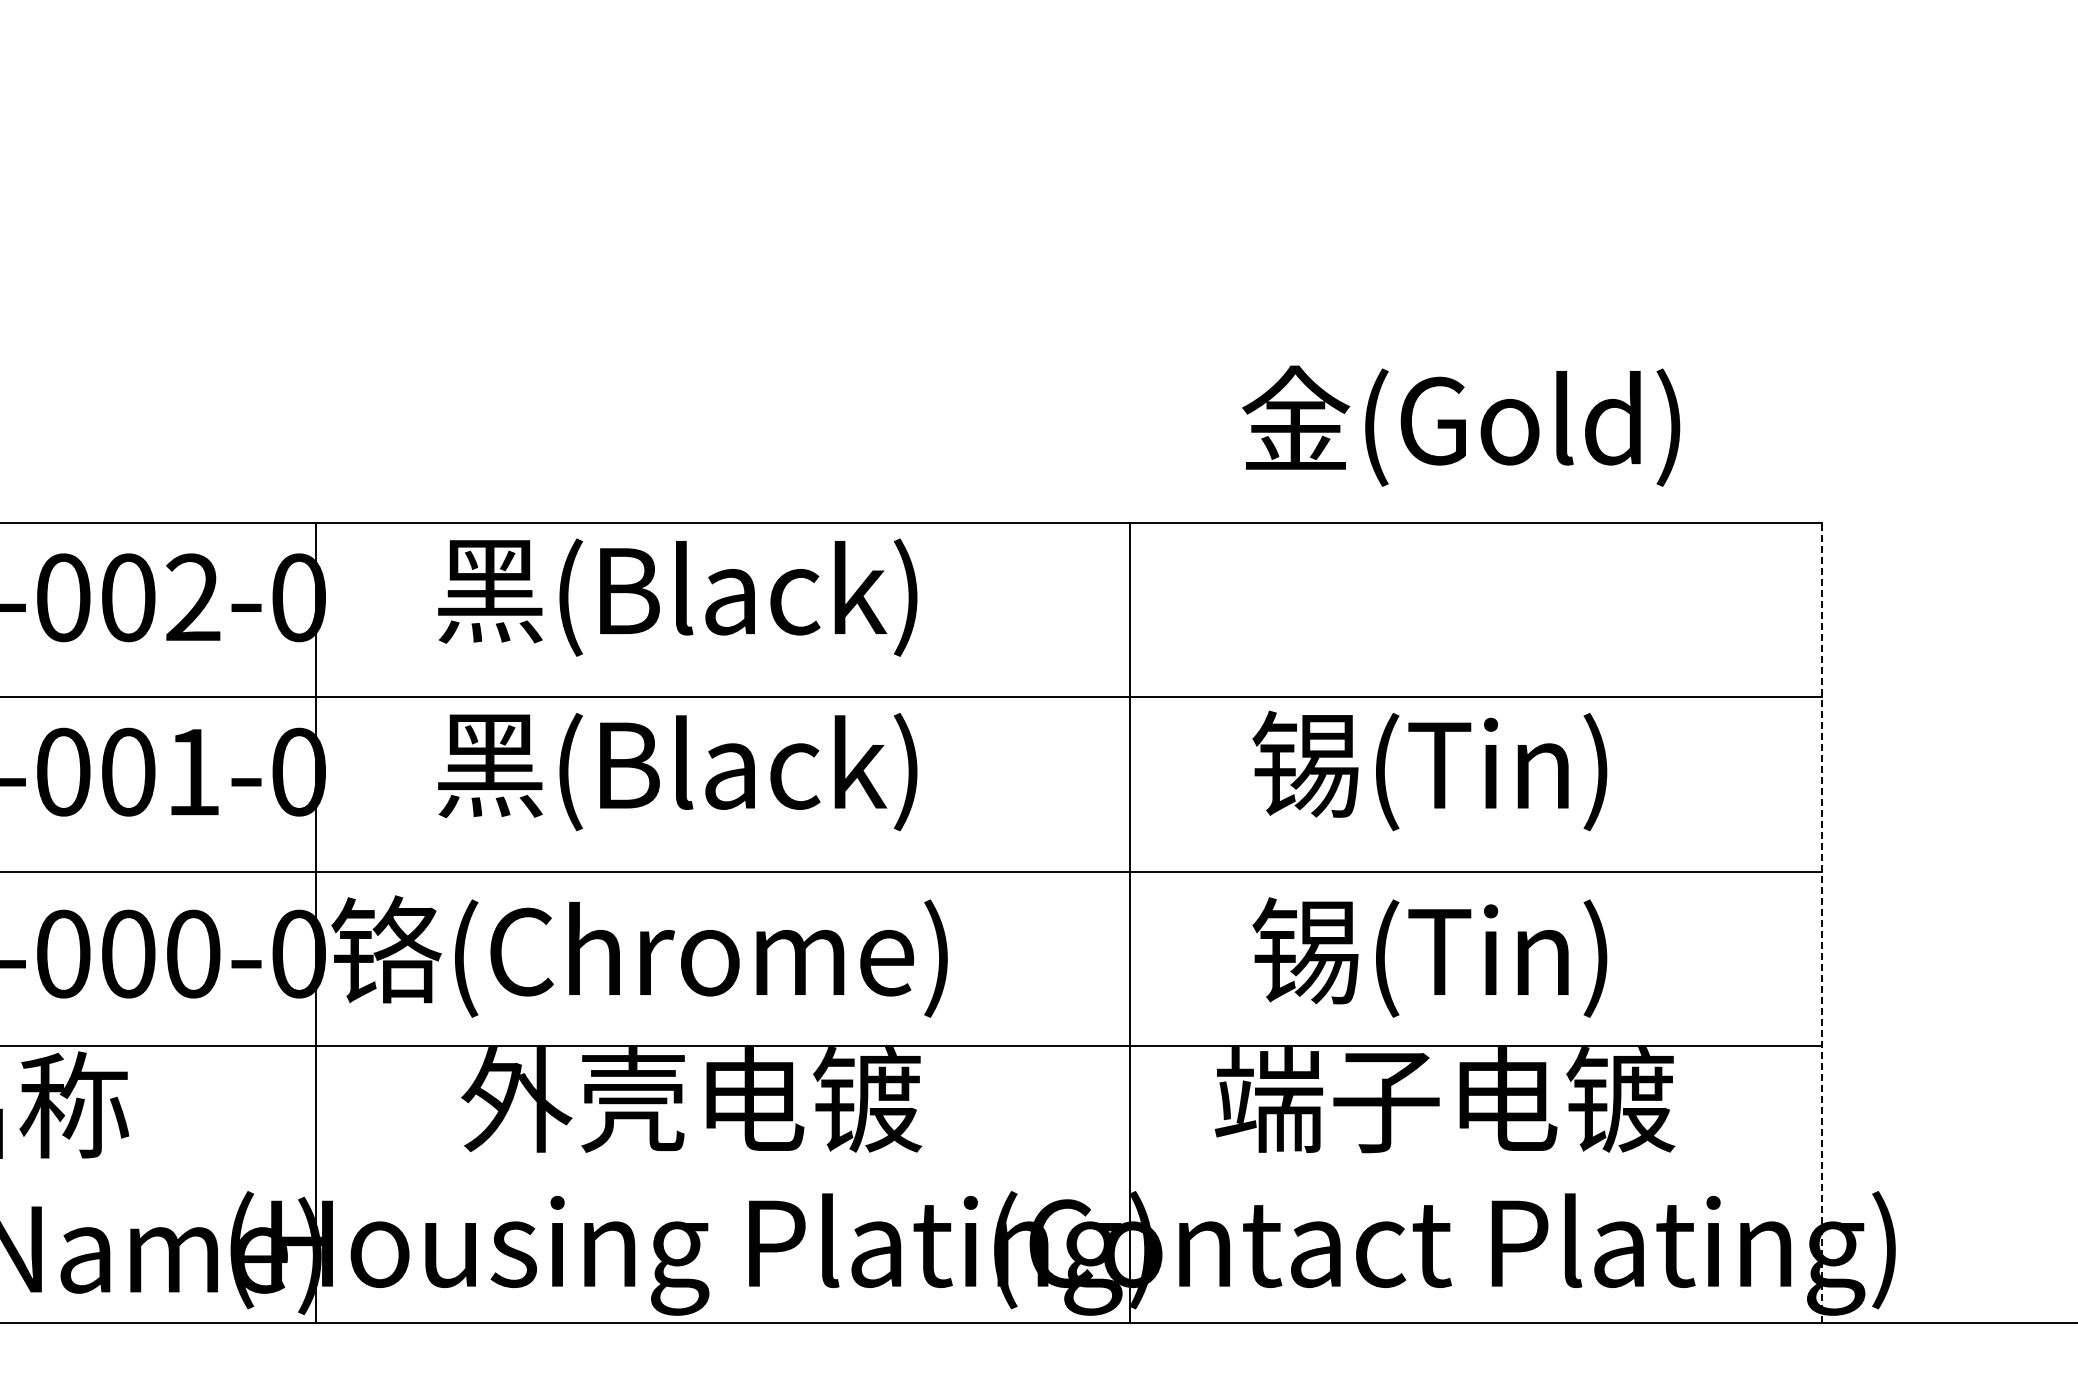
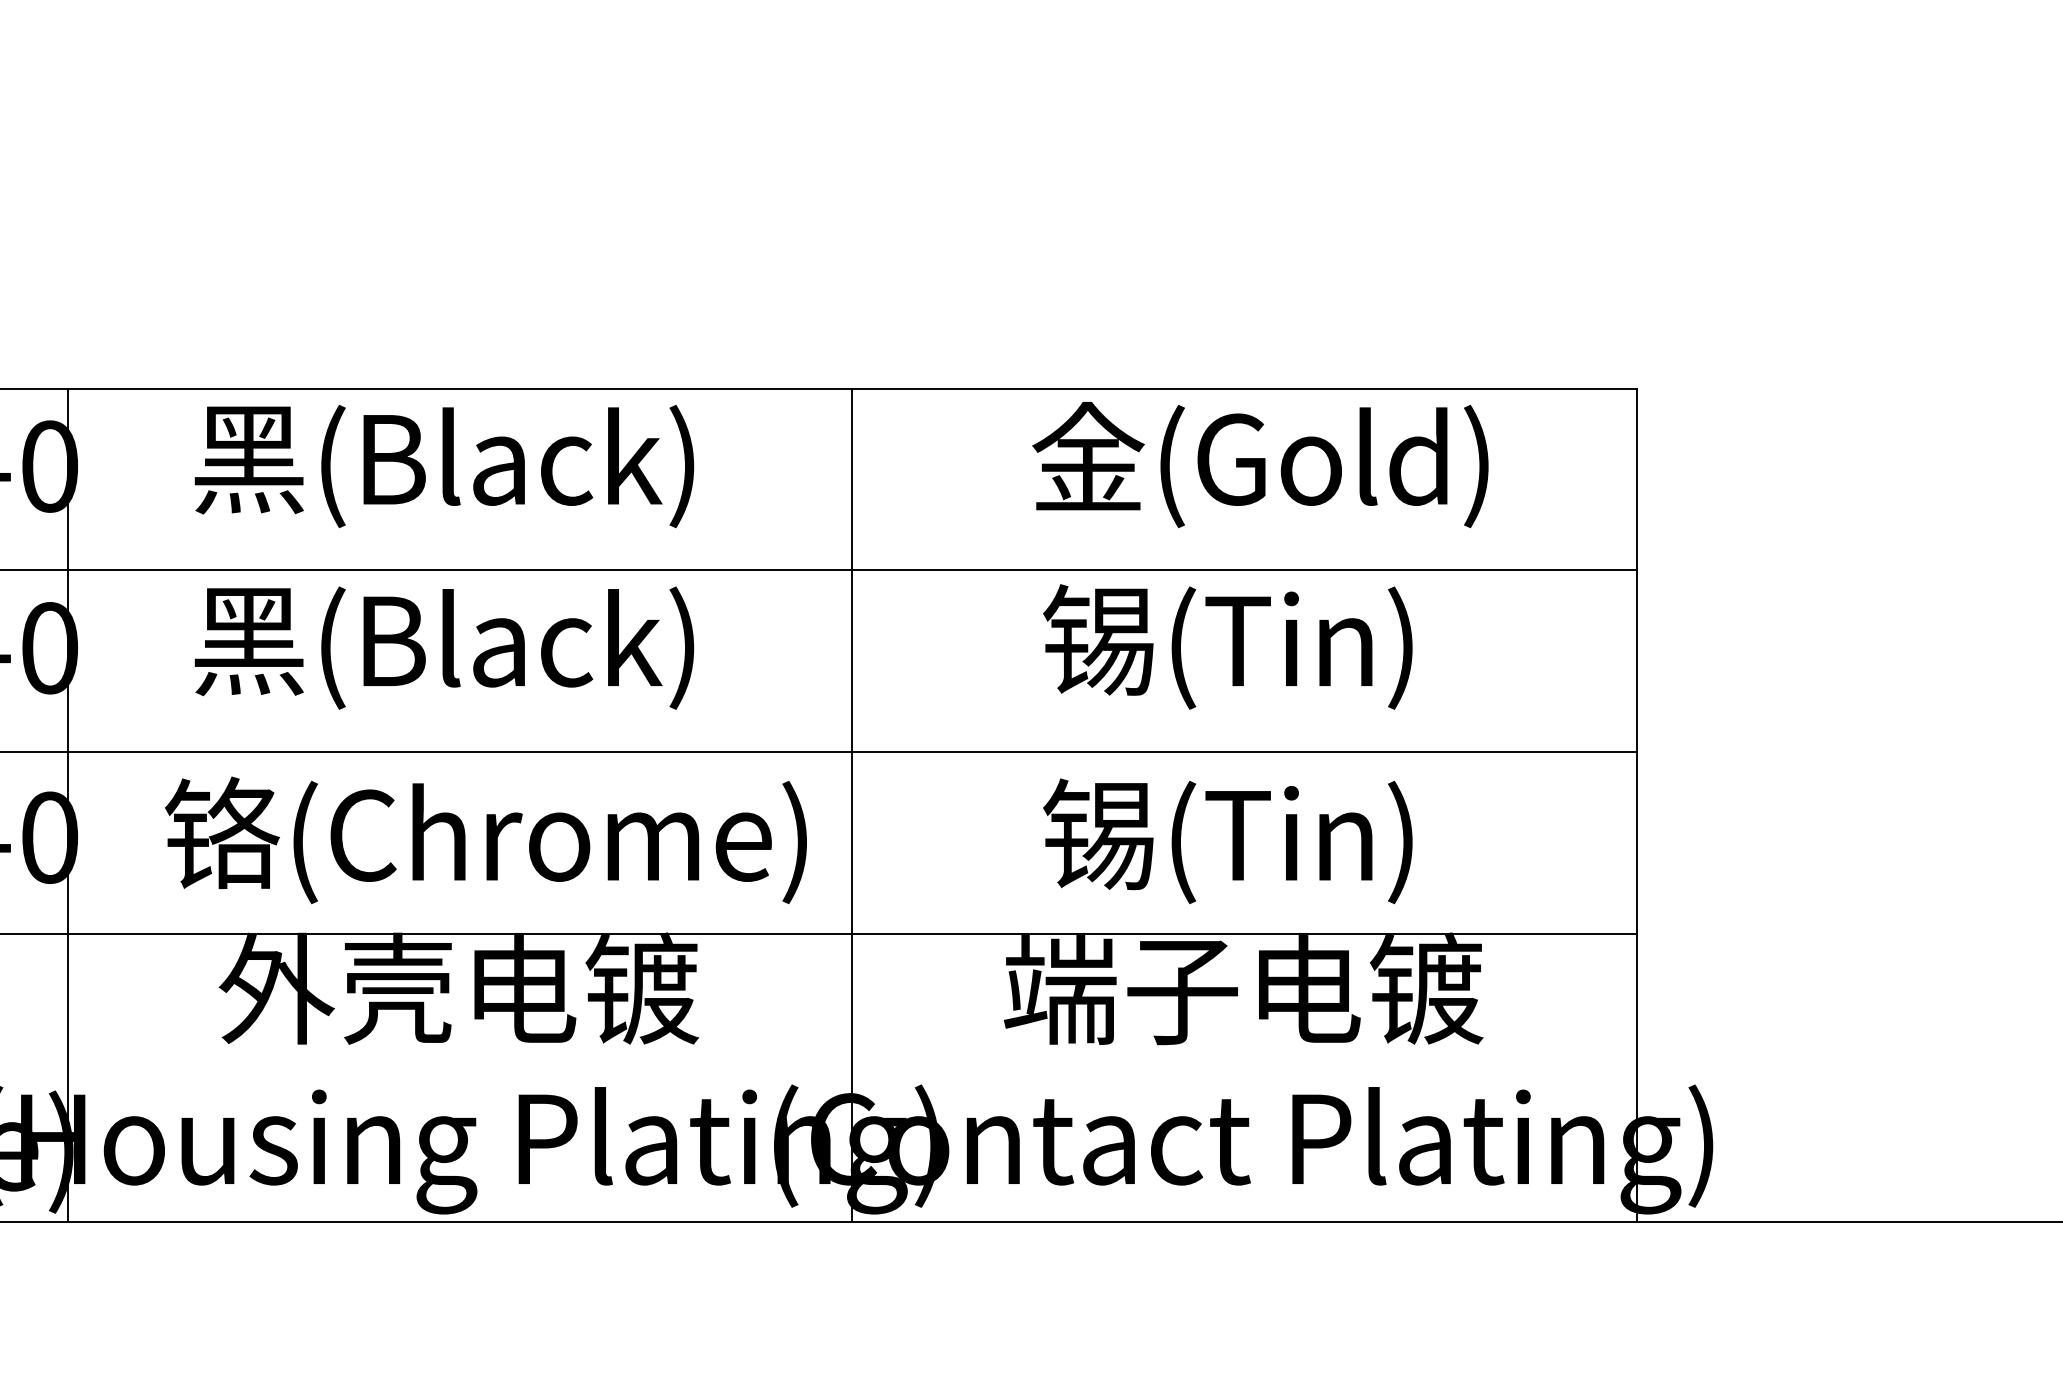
text: (1461, 425) -> (1260, 464), moved
line: (1130, 922) -> (852, 804), moved
line: (1822, 922) -> (1636, 804), dashed -> solid
text: (639, 956) -> (485, 840), moved

